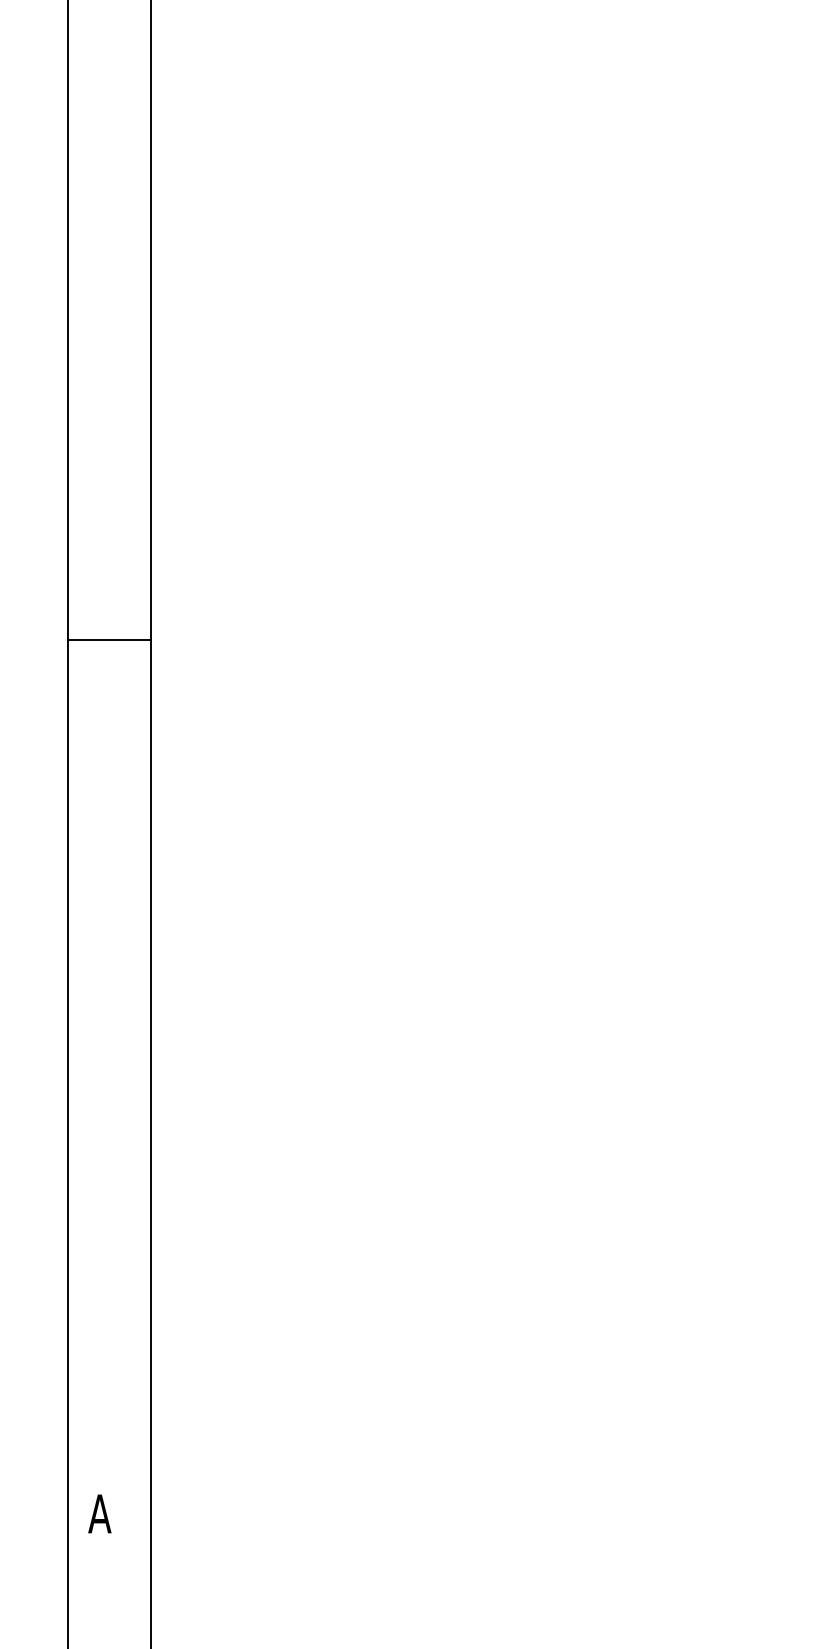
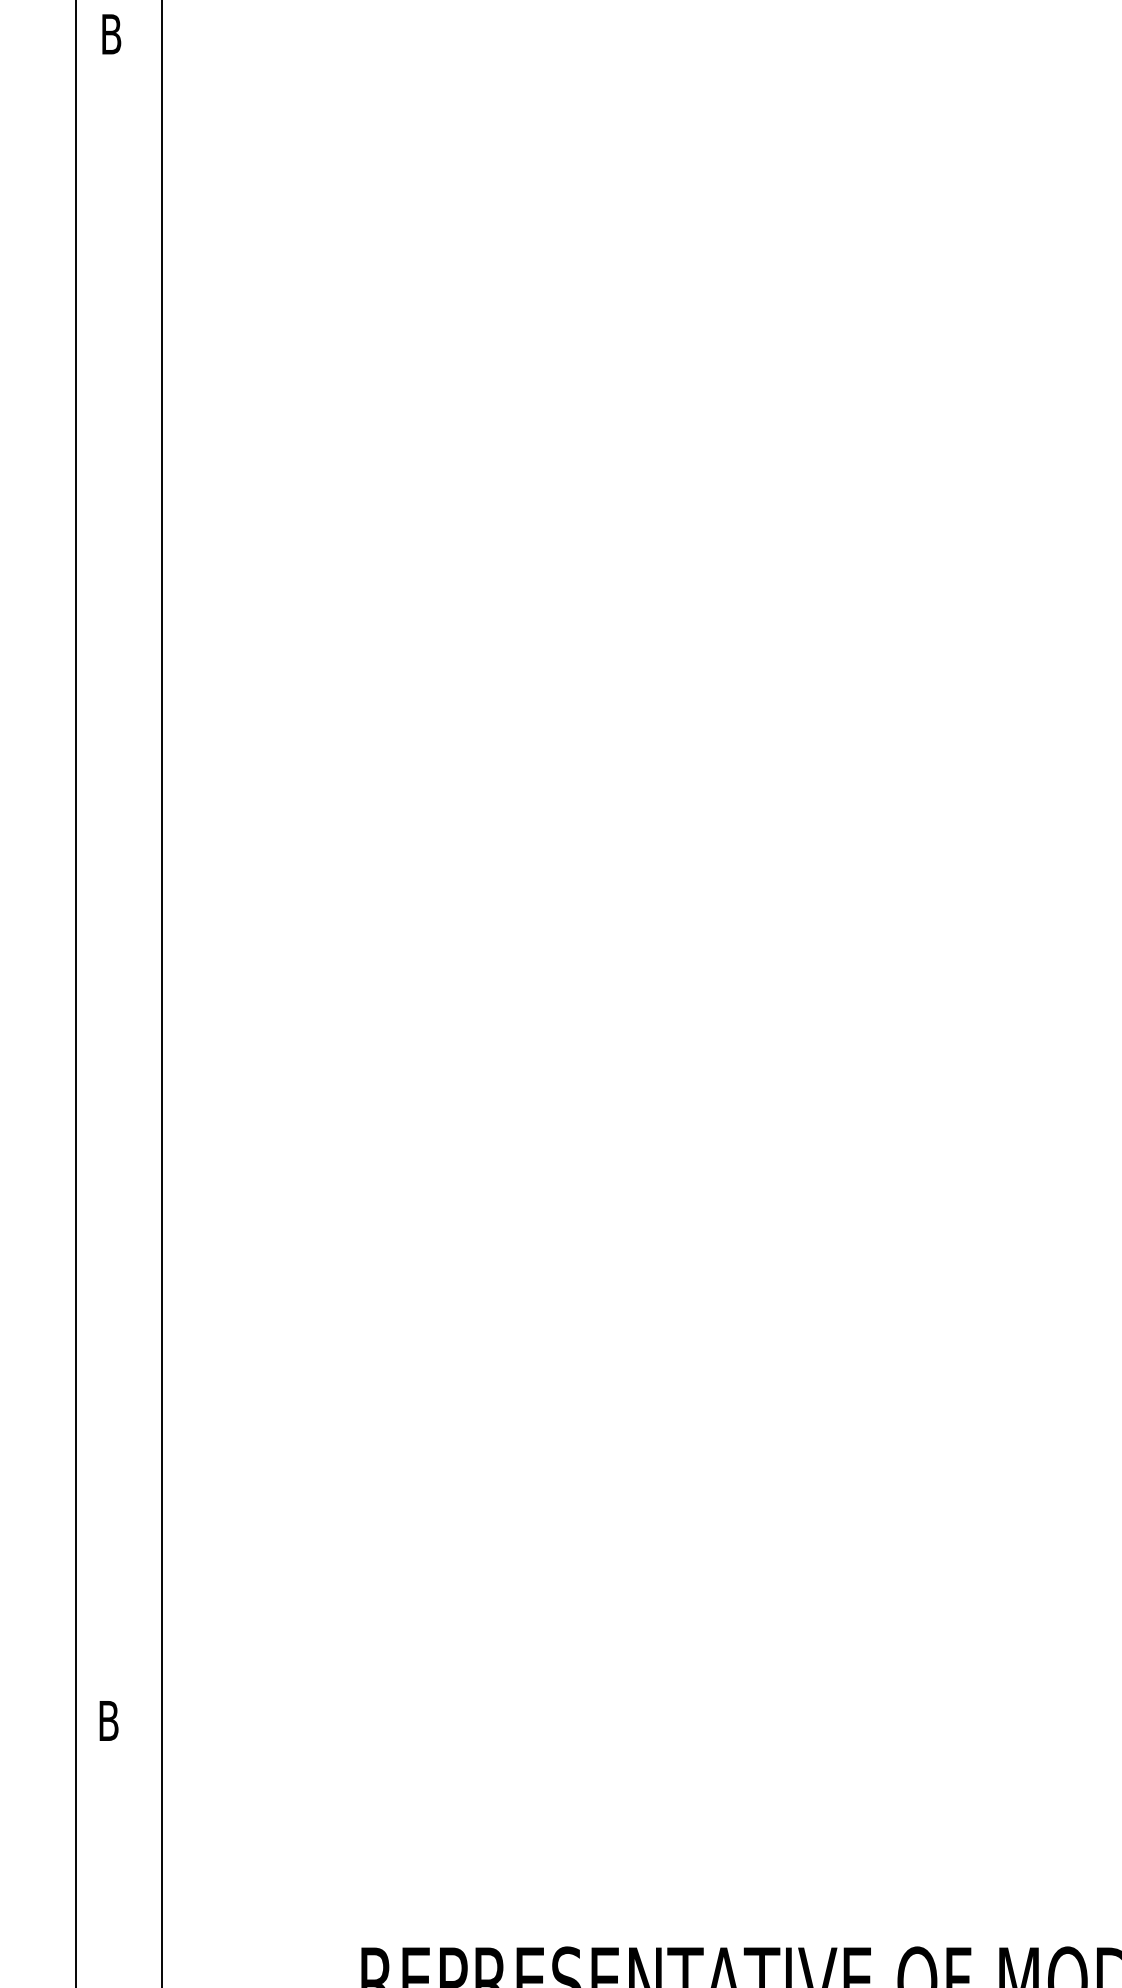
line: (109, 640) -> (118, 818), removed
text: (99, 1513) -> (108, 1720), A -> B

